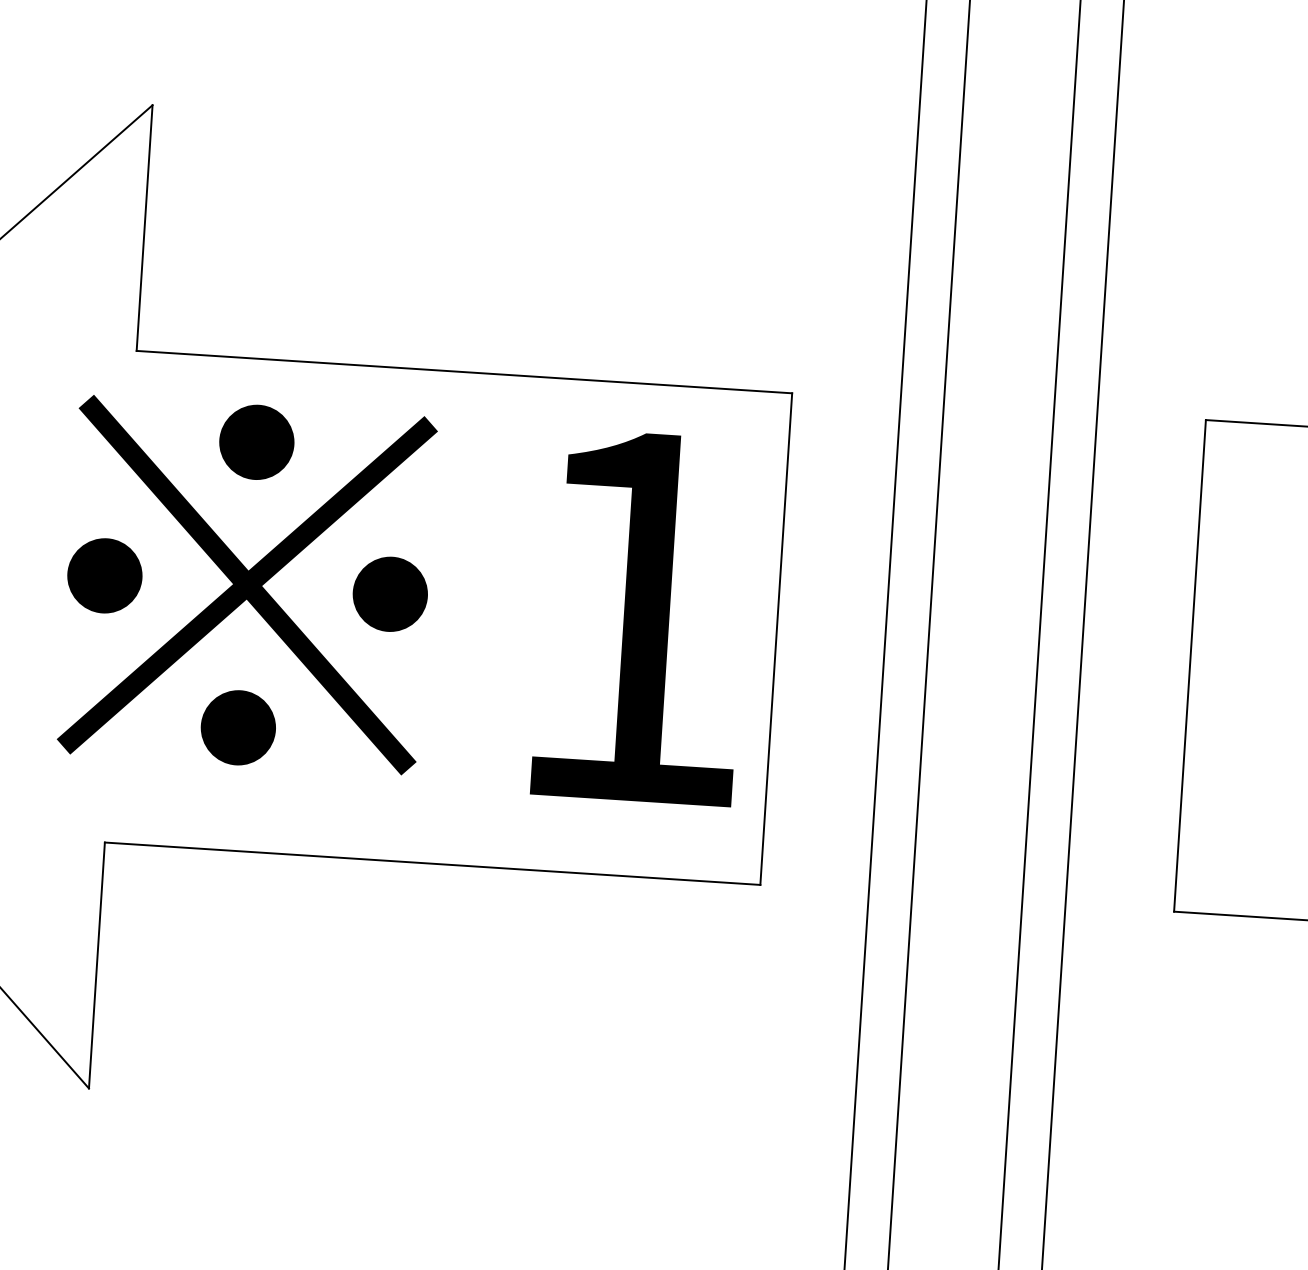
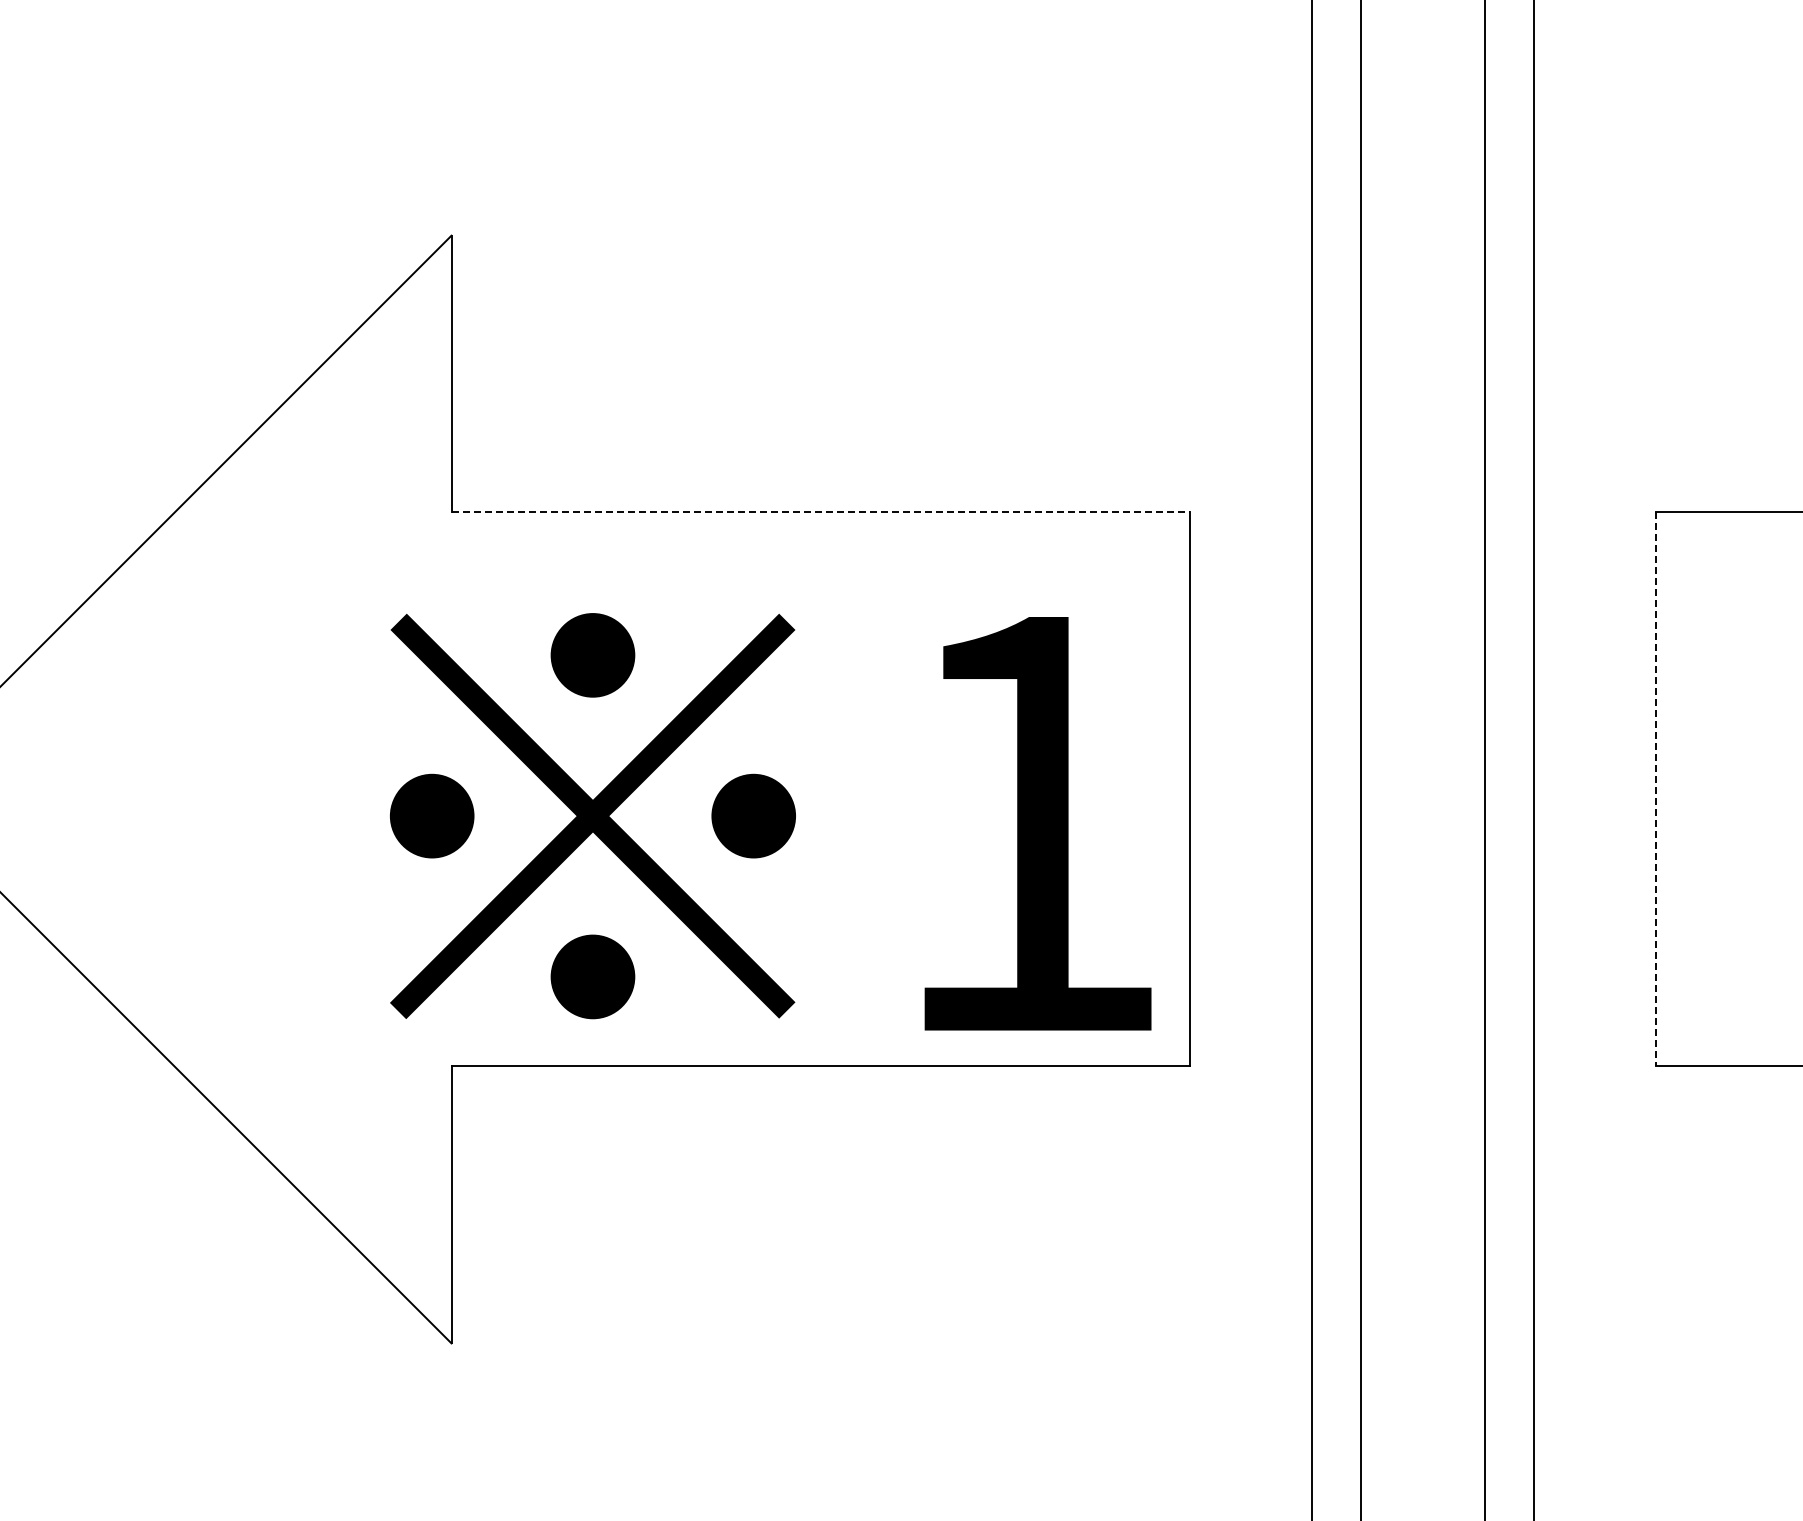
line: (465, 372) -> (821, 512), solid -> dashed
text: (404, 600) -> (770, 821), moved
line: (1190, 665) -> (1656, 789), solid -> dashed

